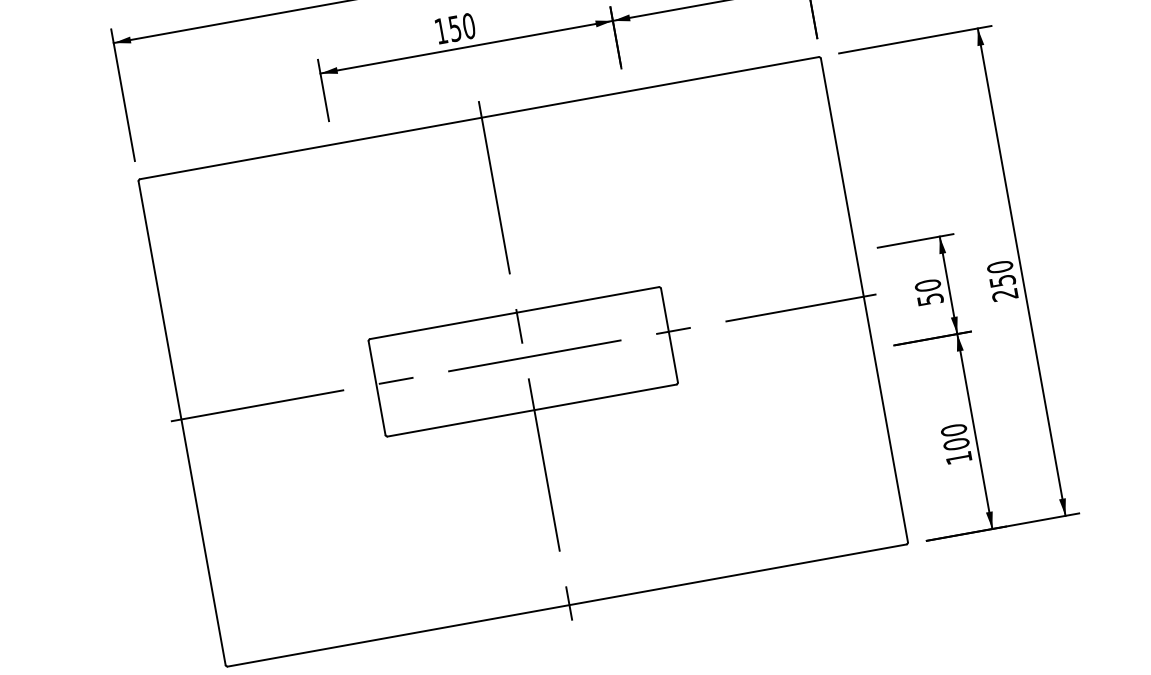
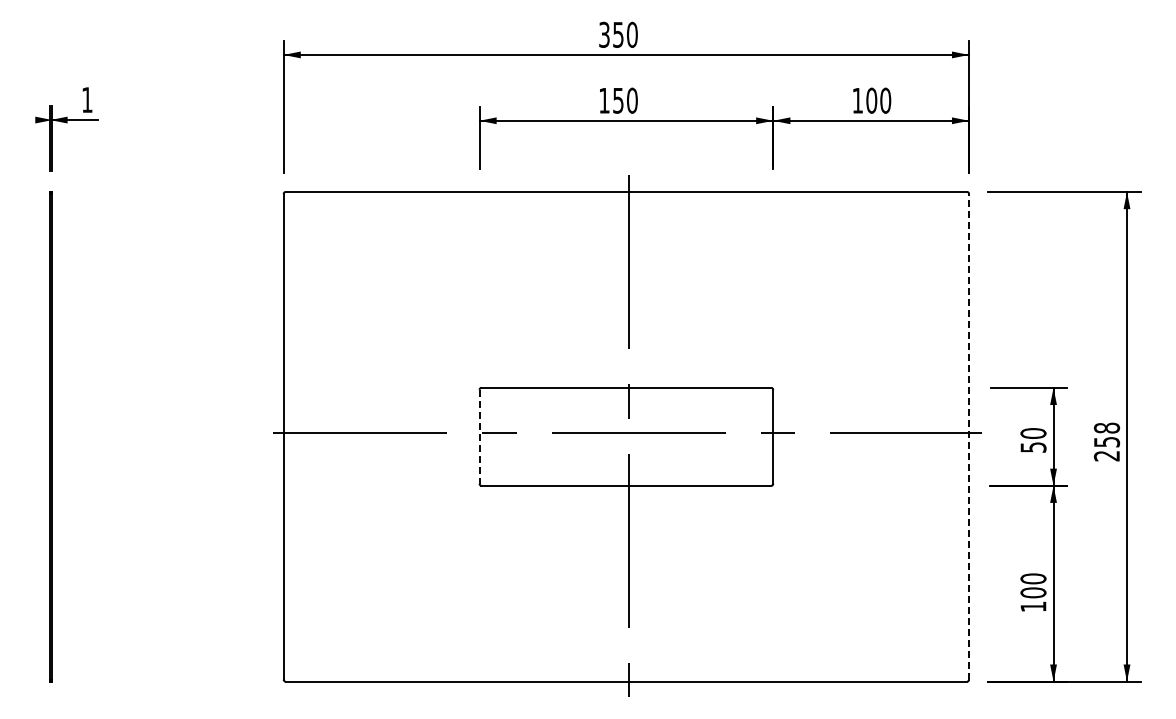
text: (999, 266) -> (1106, 427), 250 -> 258
line: (864, 300) -> (969, 436), solid -> dashed
line: (377, 388) -> (479, 437), solid -> dashed

